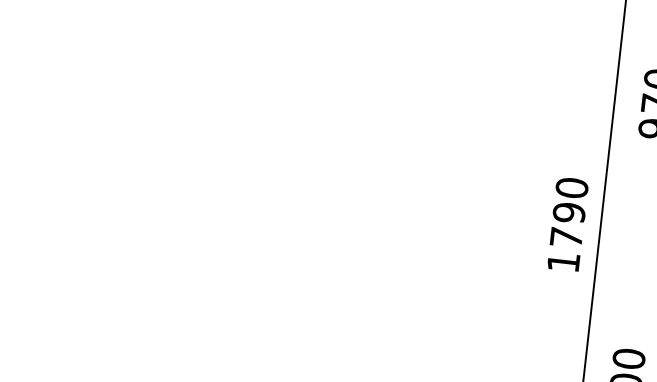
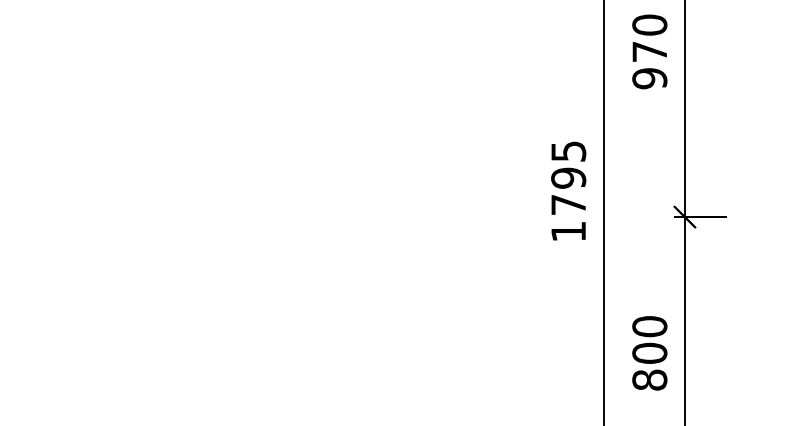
text: (571, 187) -> (568, 150), 1790 -> 1795

